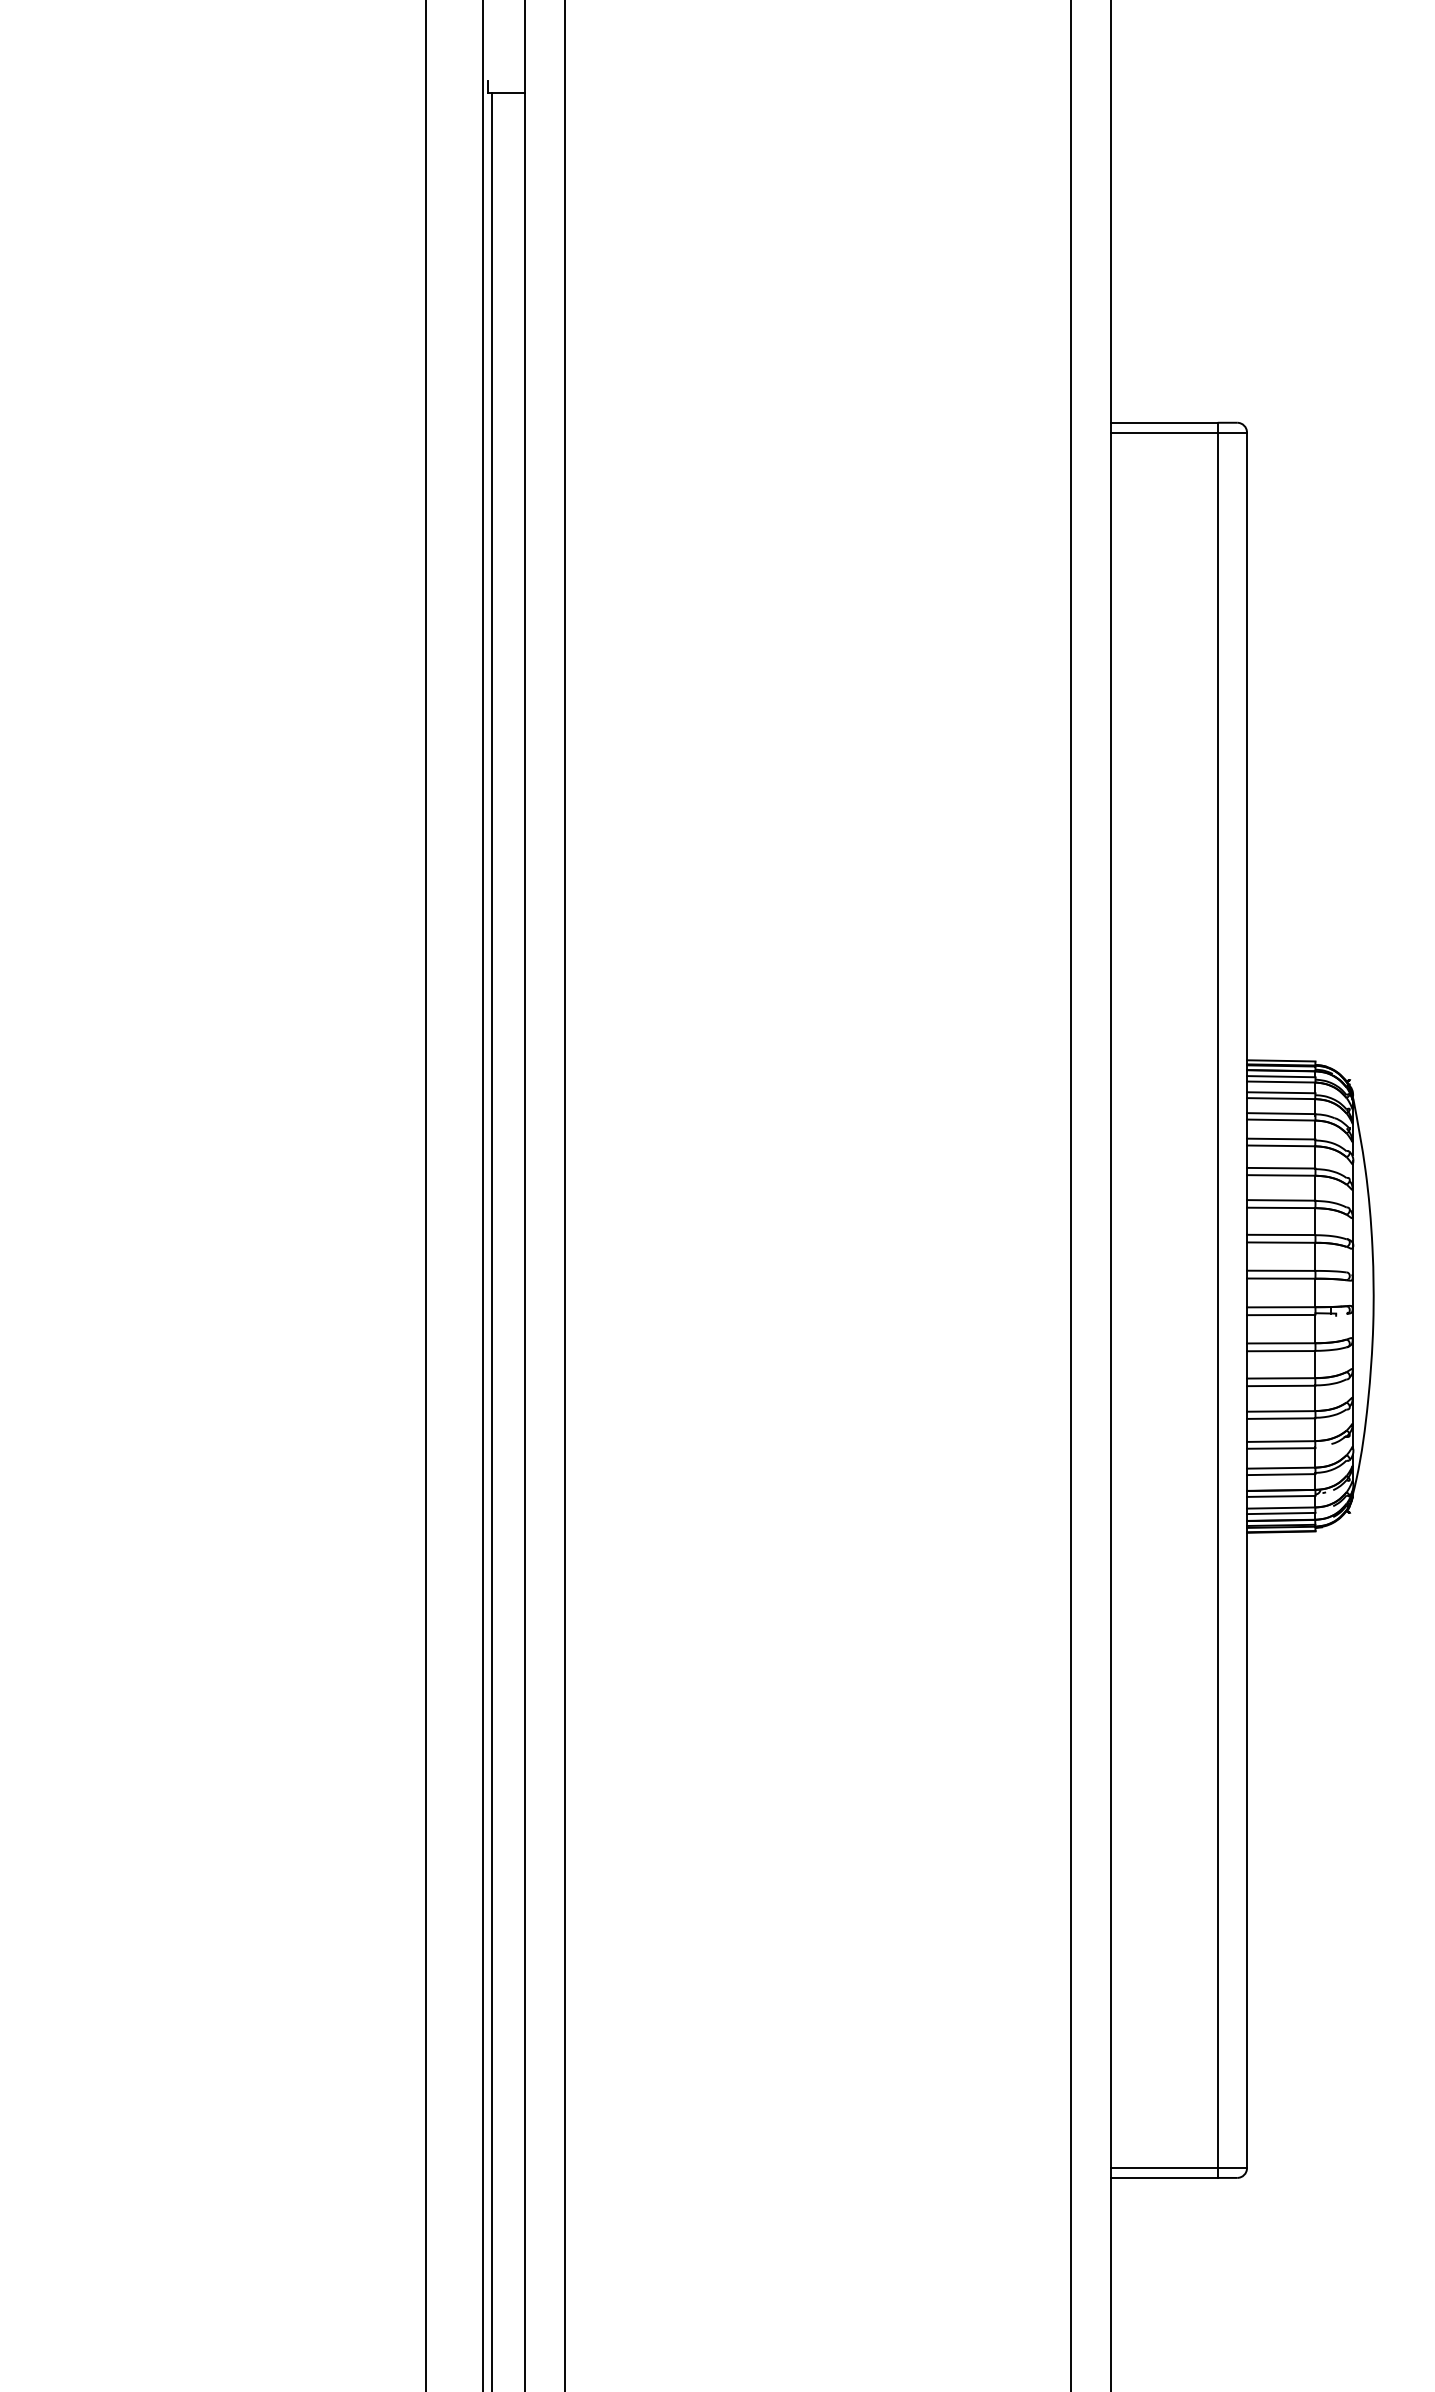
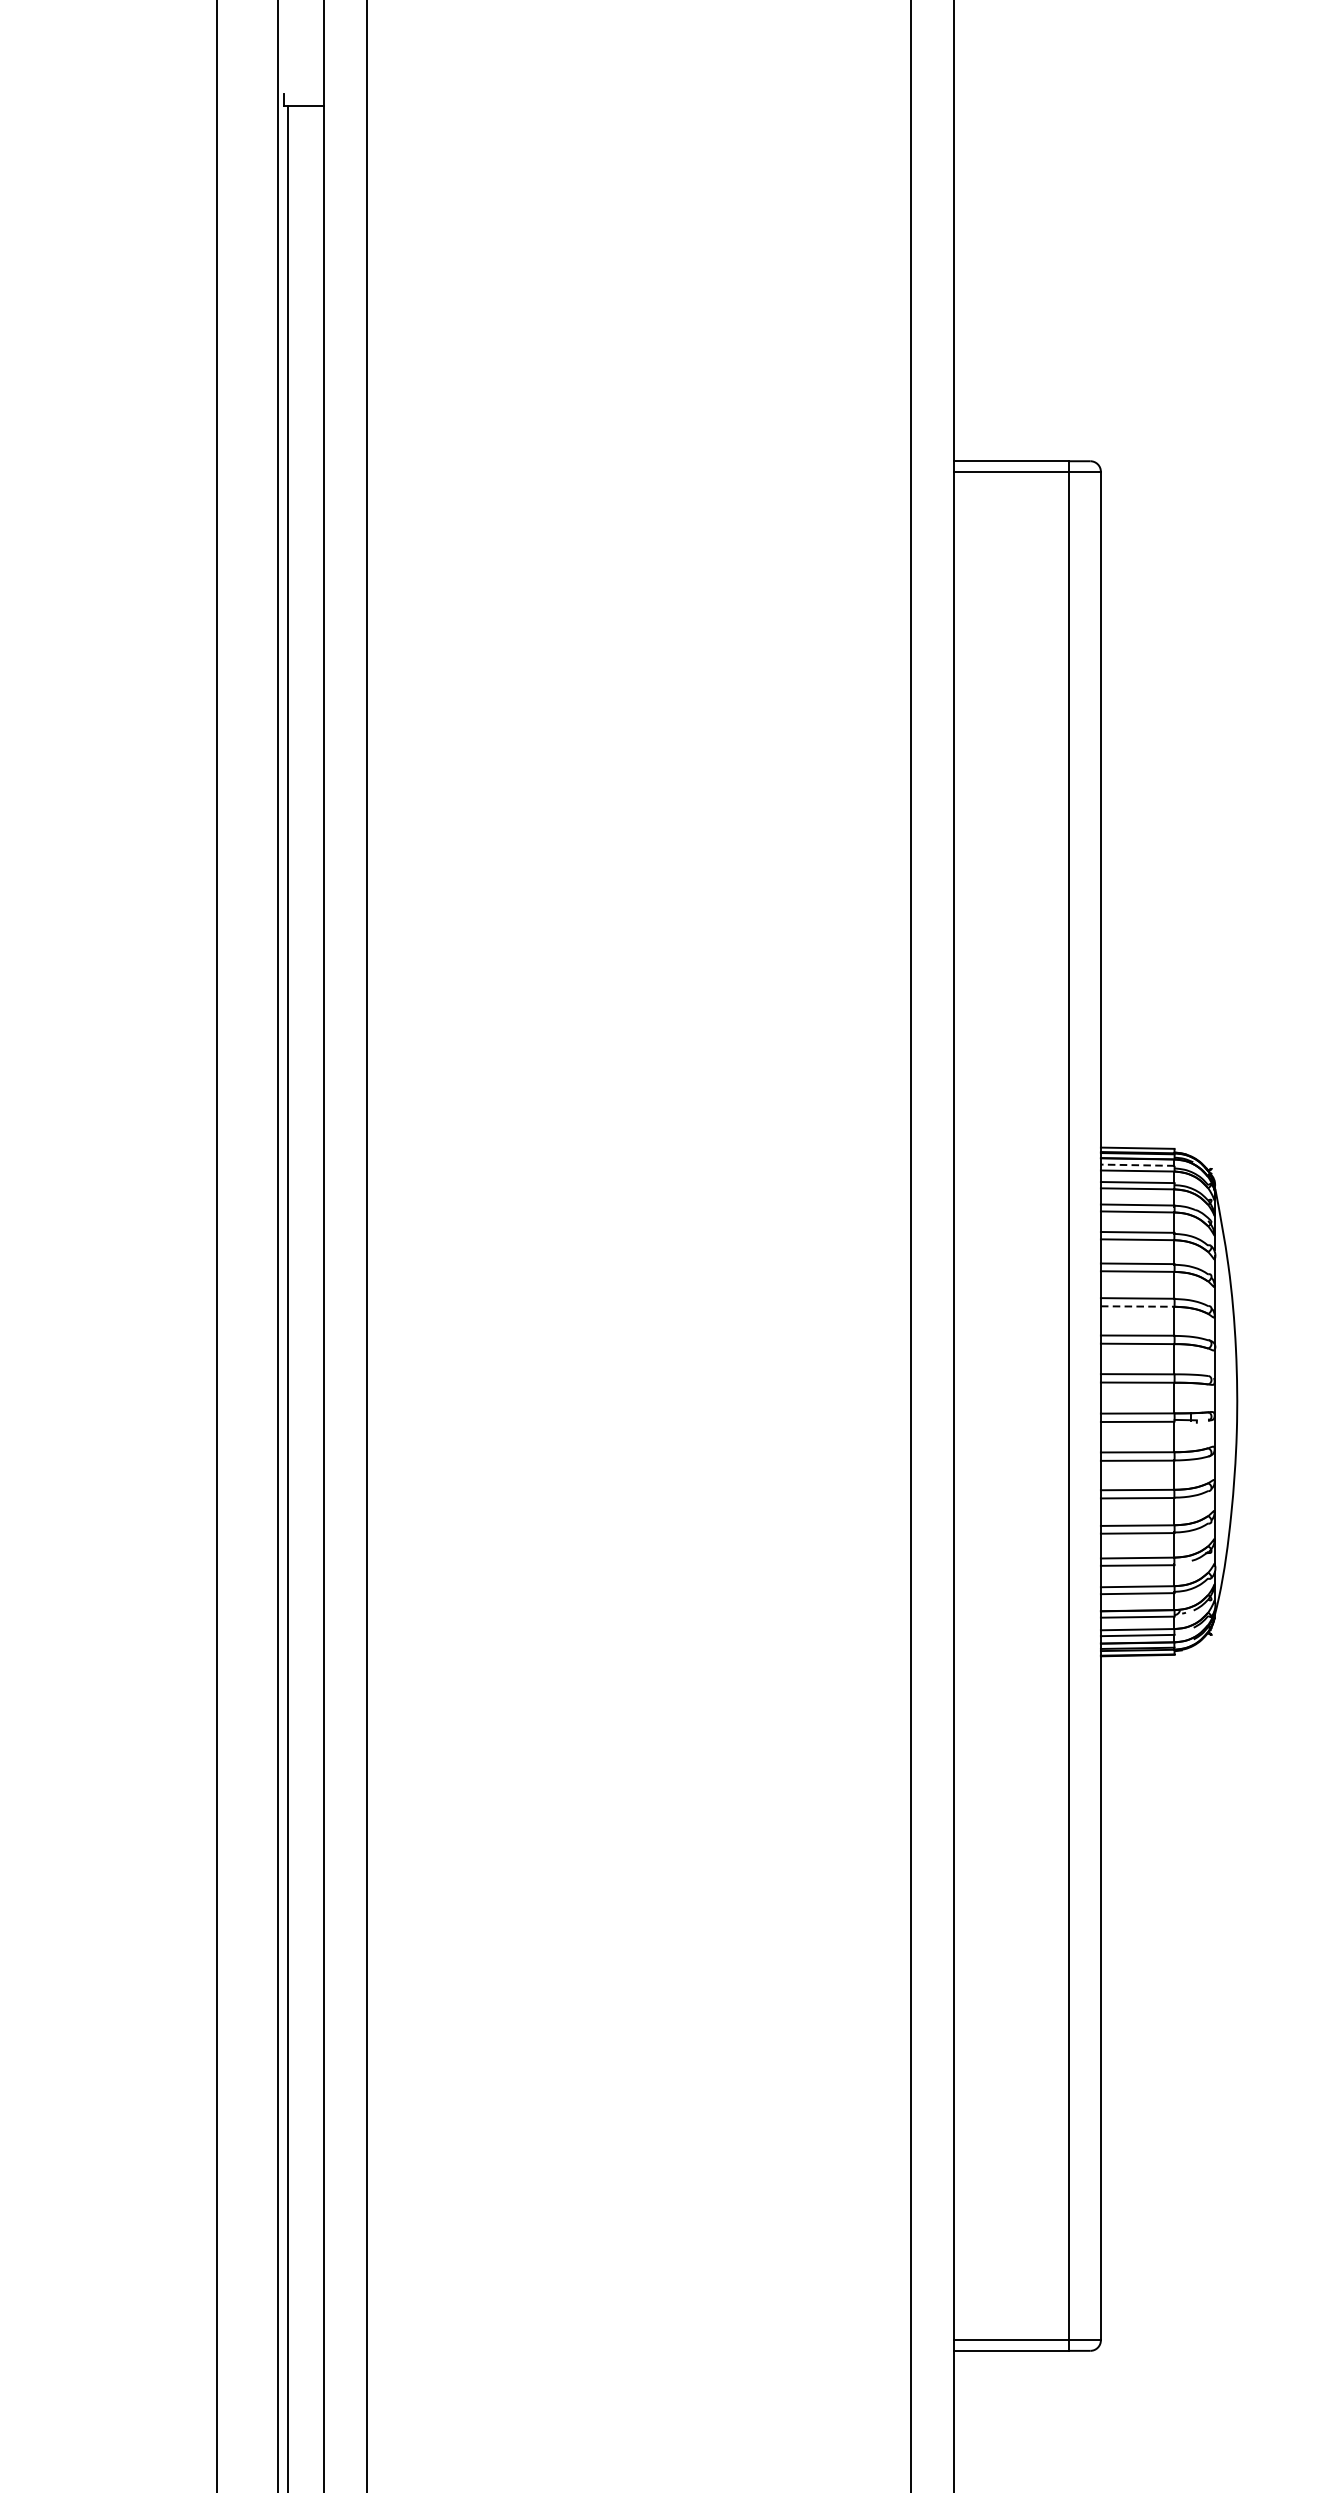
line: (1280, 1076) -> (1136, 1165), solid -> dashed
line: (1281, 1207) -> (1138, 1306), solid -> dashed

